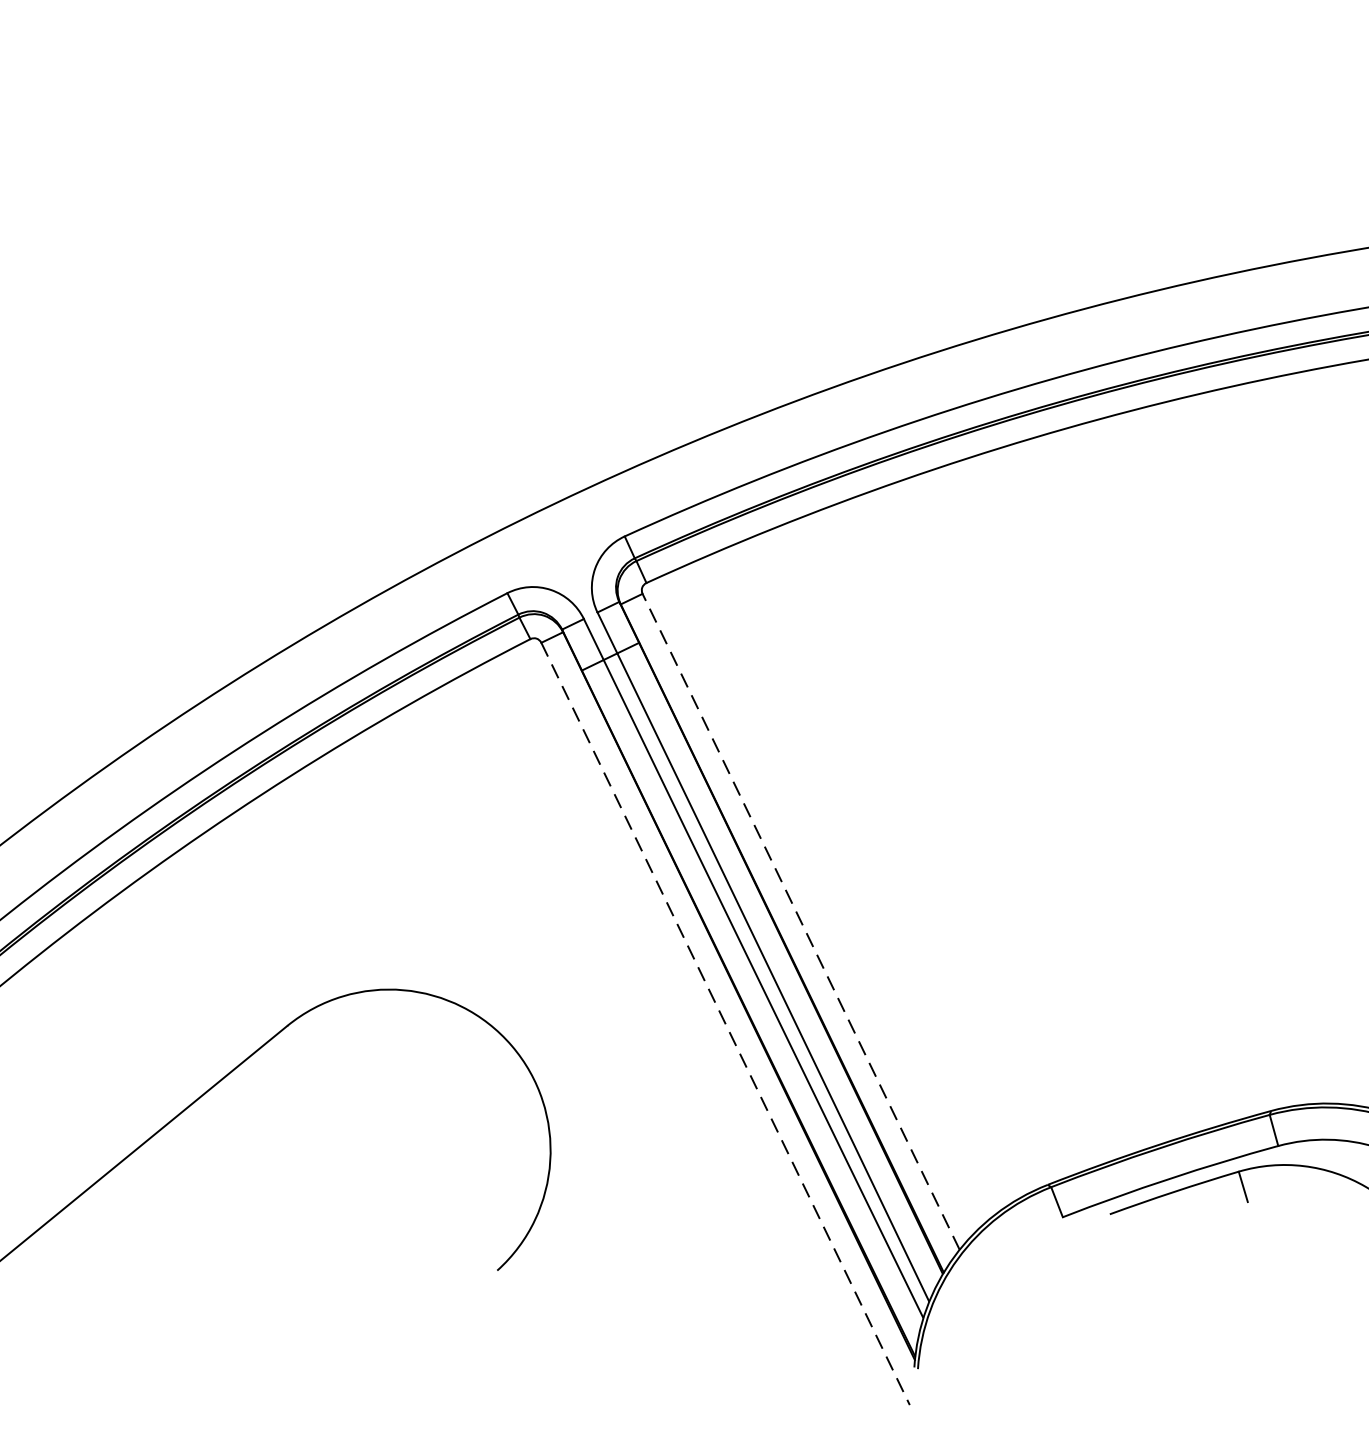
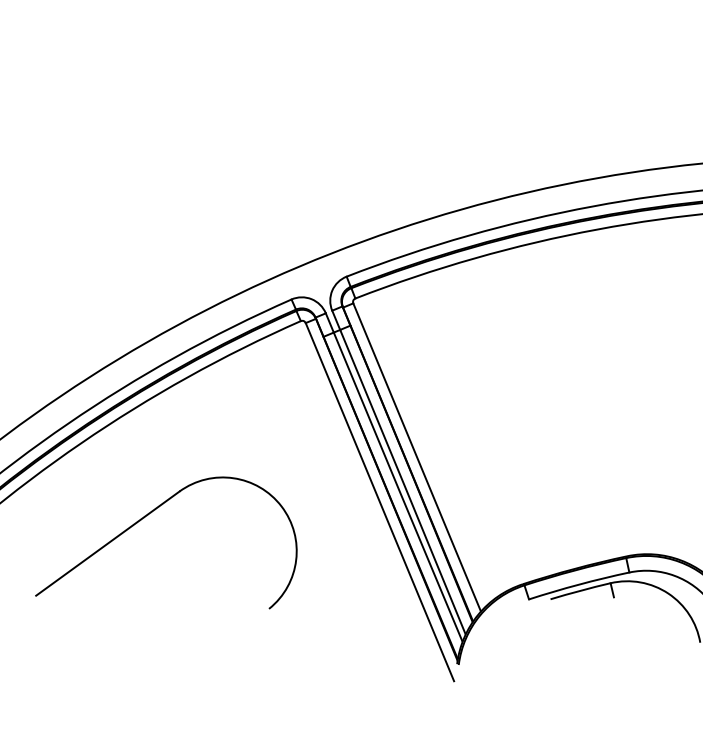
line: (801, 921) -> (417, 457), dashed -> solid
line: (724, 1024) -> (379, 502), dashed -> solid

